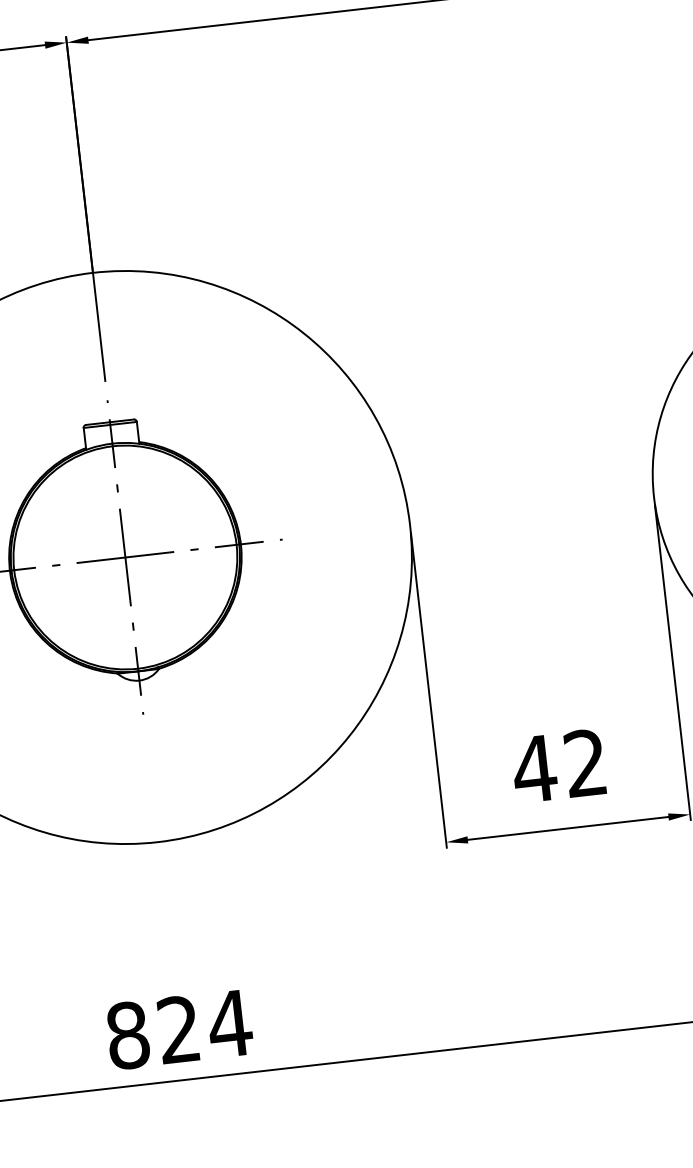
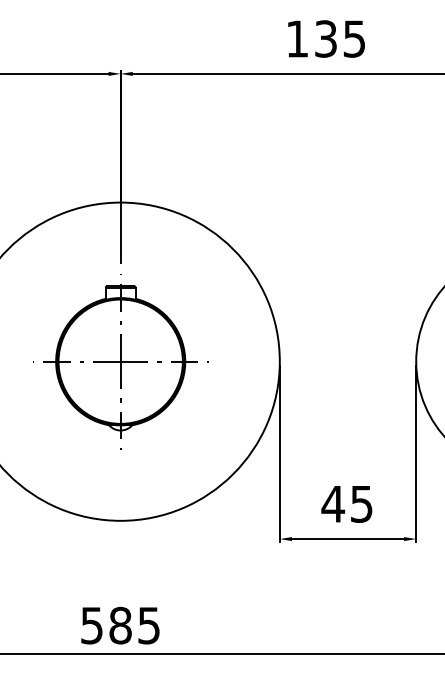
text: (585, 762) -> (361, 503), 42 -> 45
text: (178, 1029) -> (120, 625), 824 -> 585

